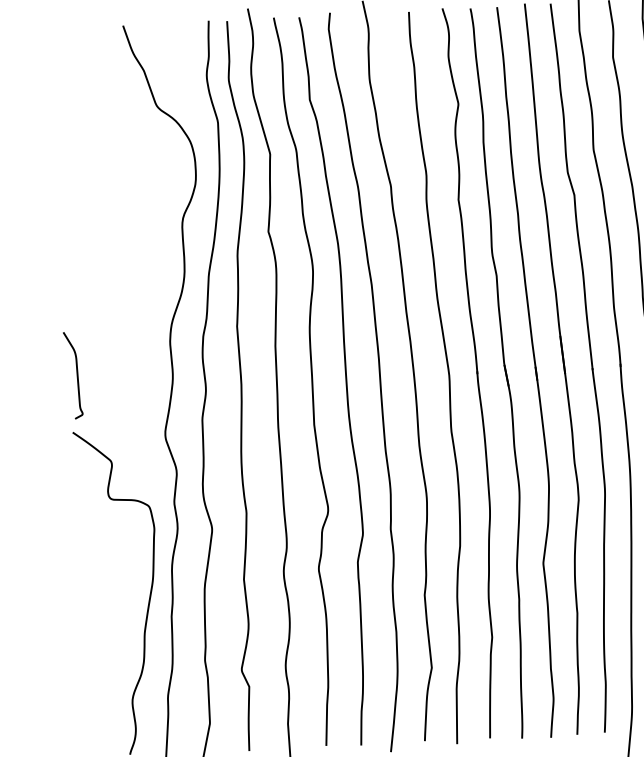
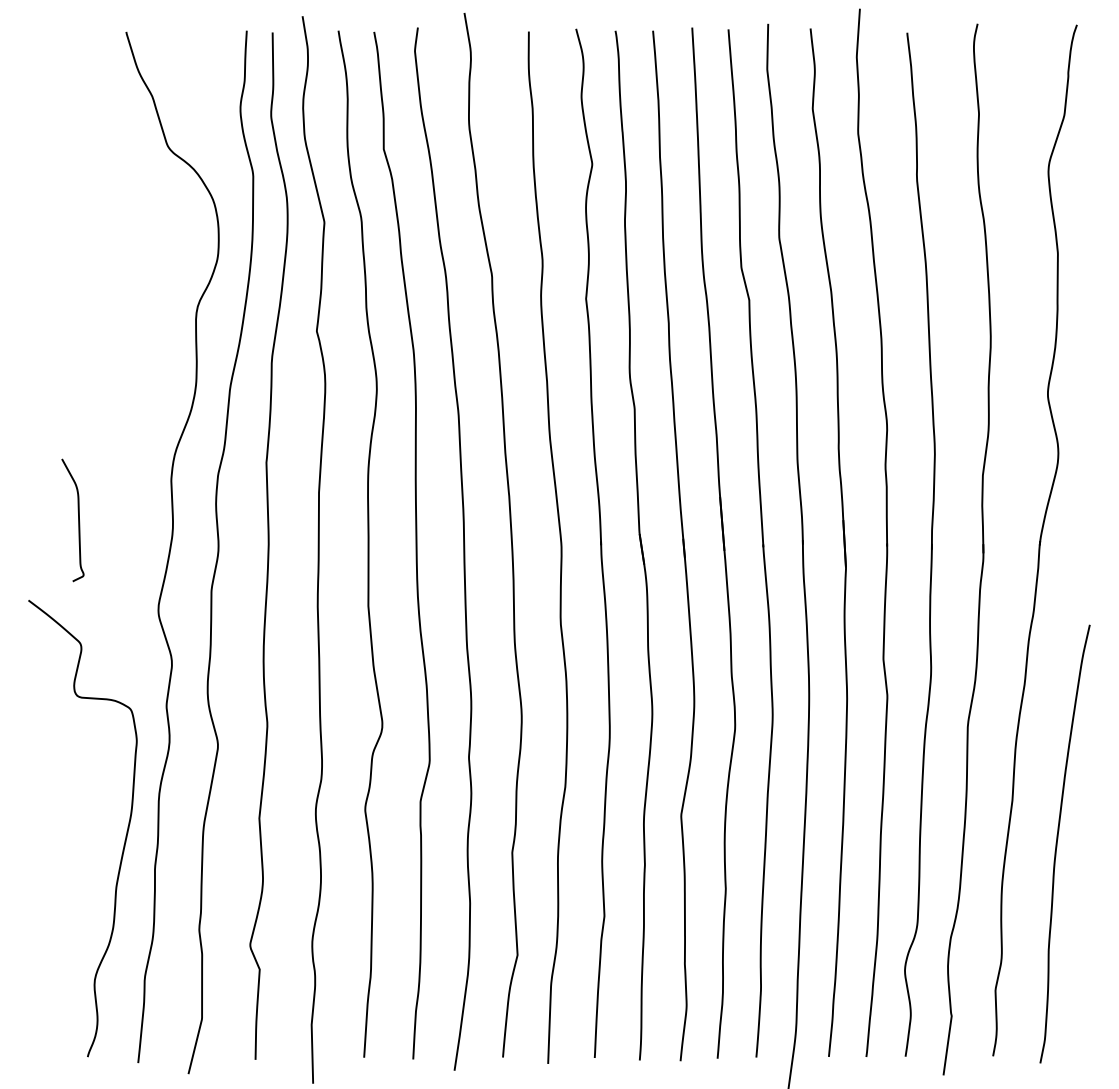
curve: (77, 375) -> (78, 520), moved

